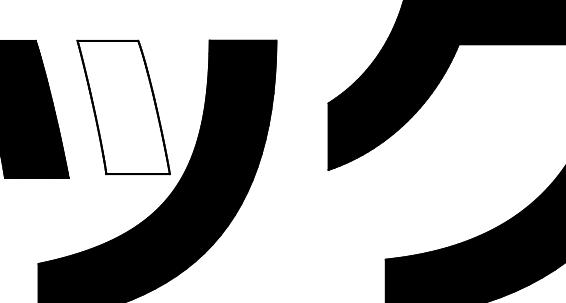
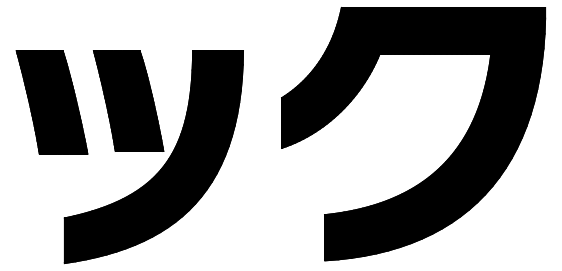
fill: (123, 108) -> (128, 101), added

